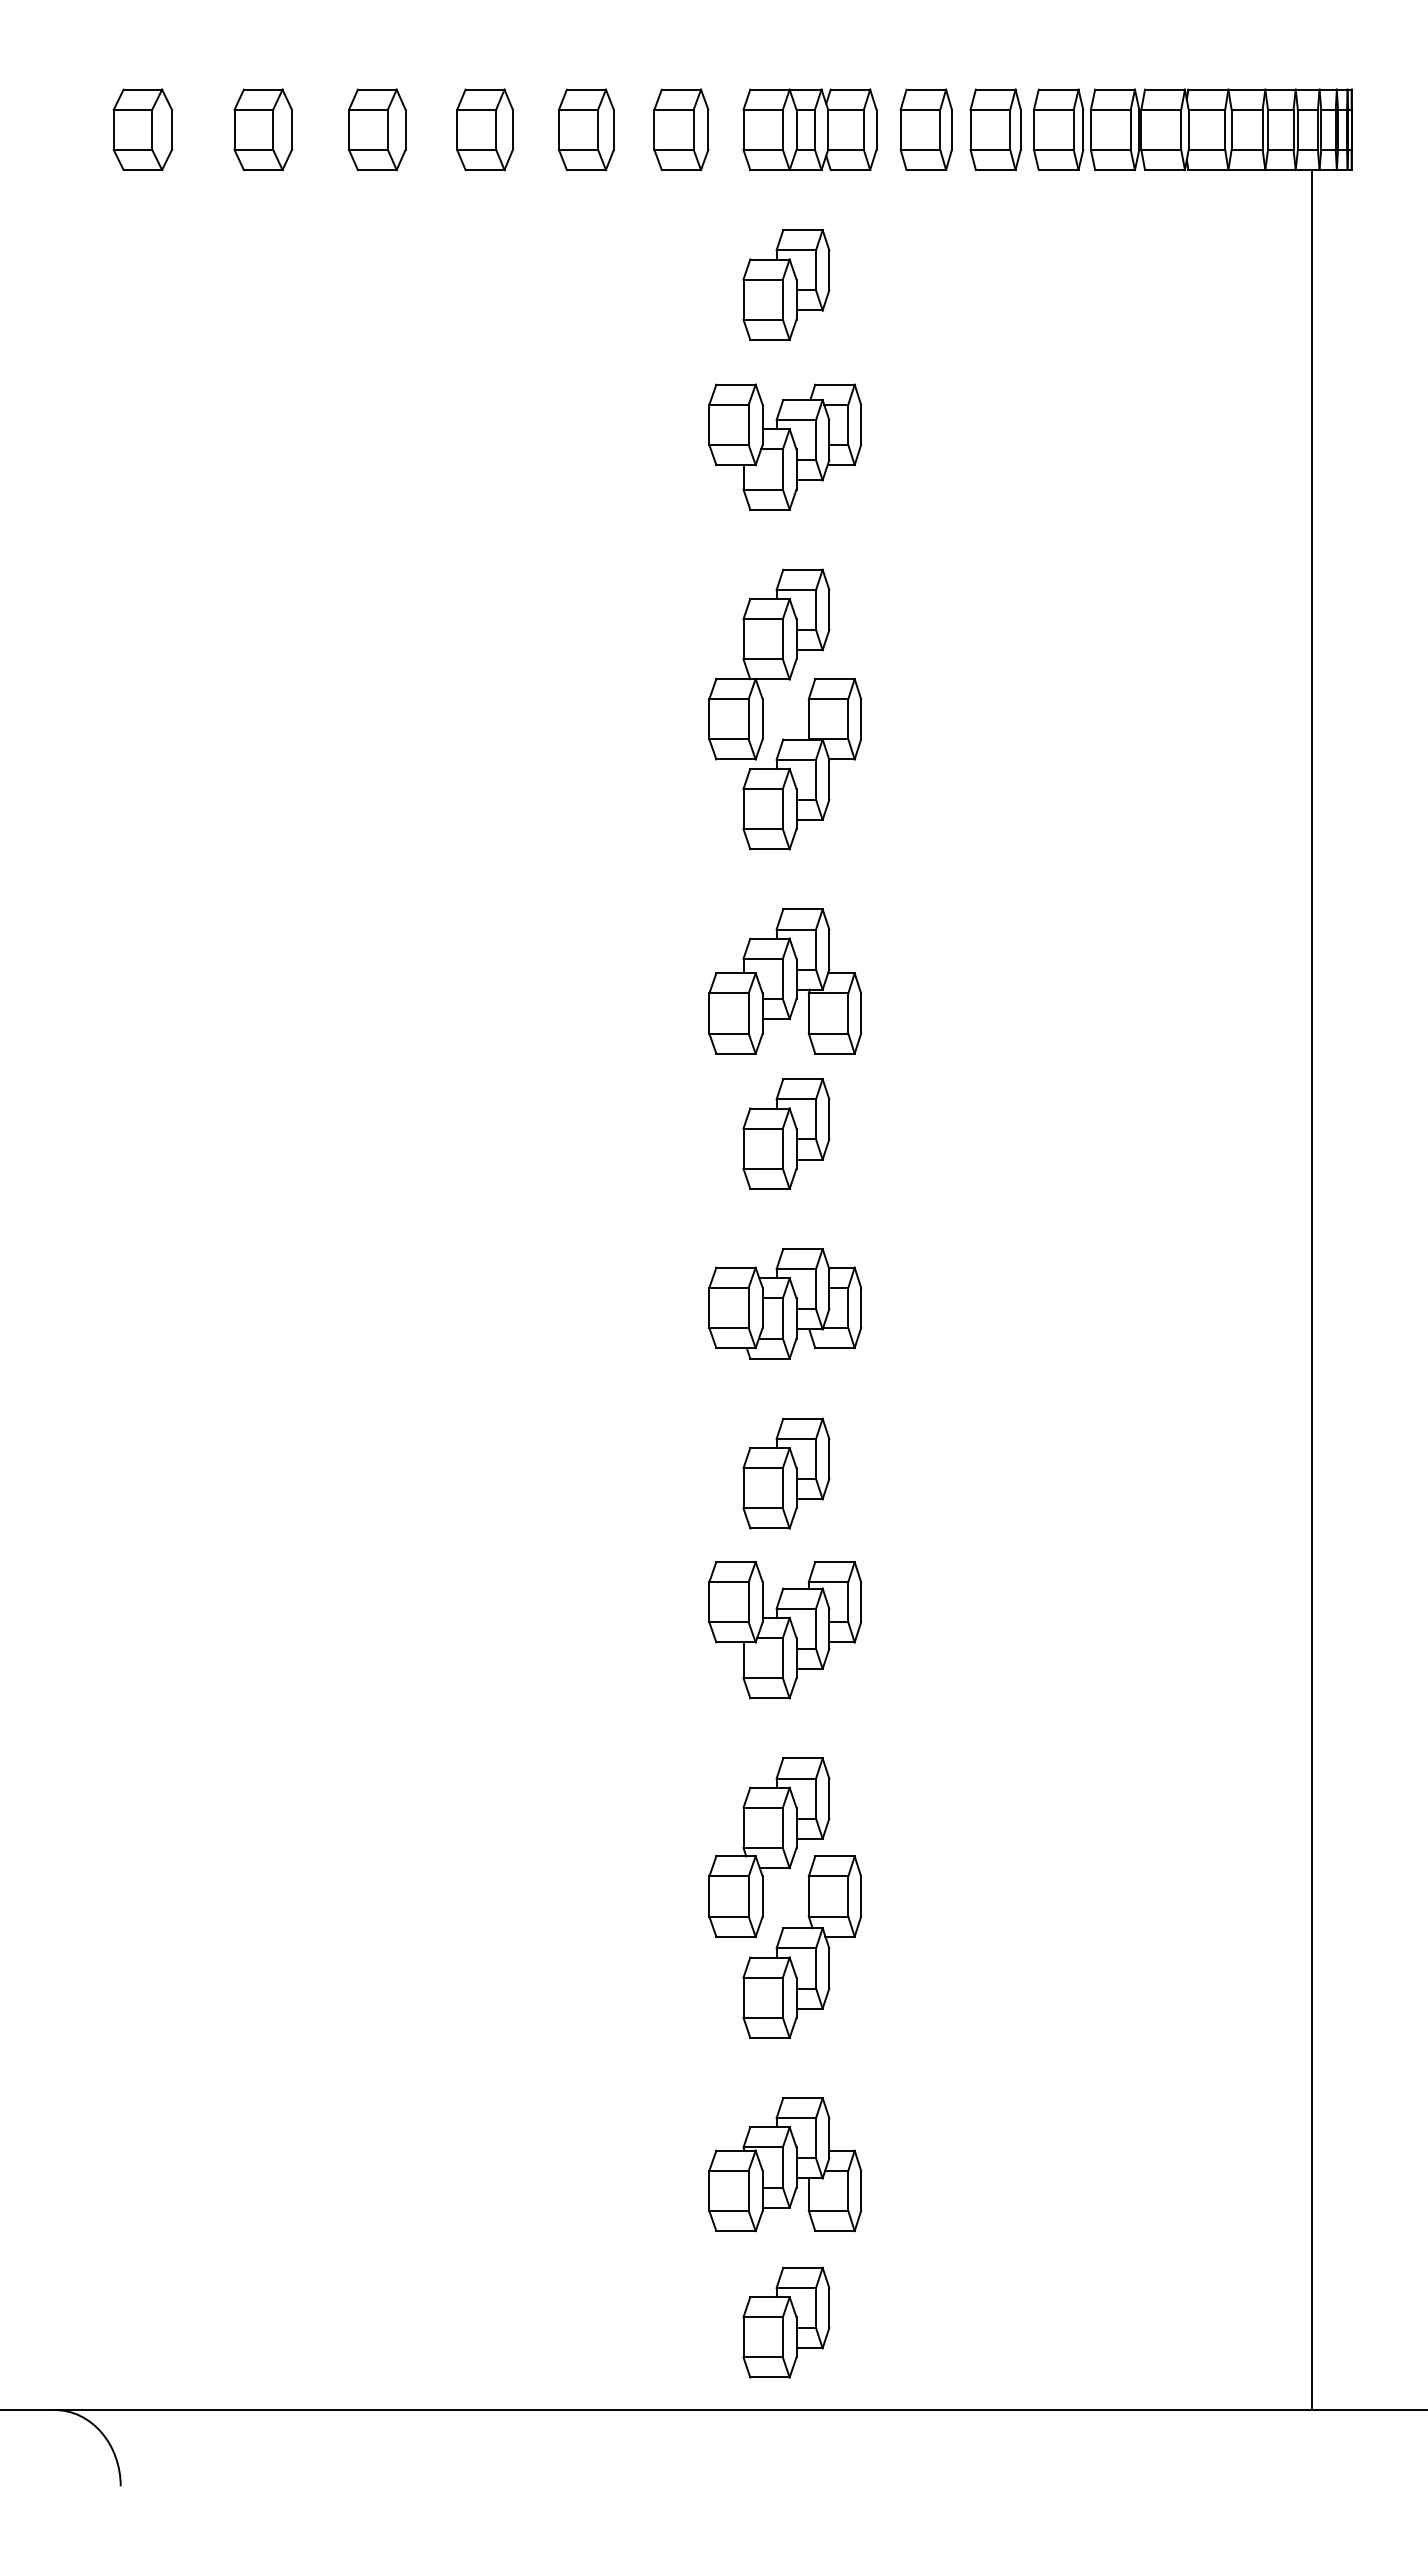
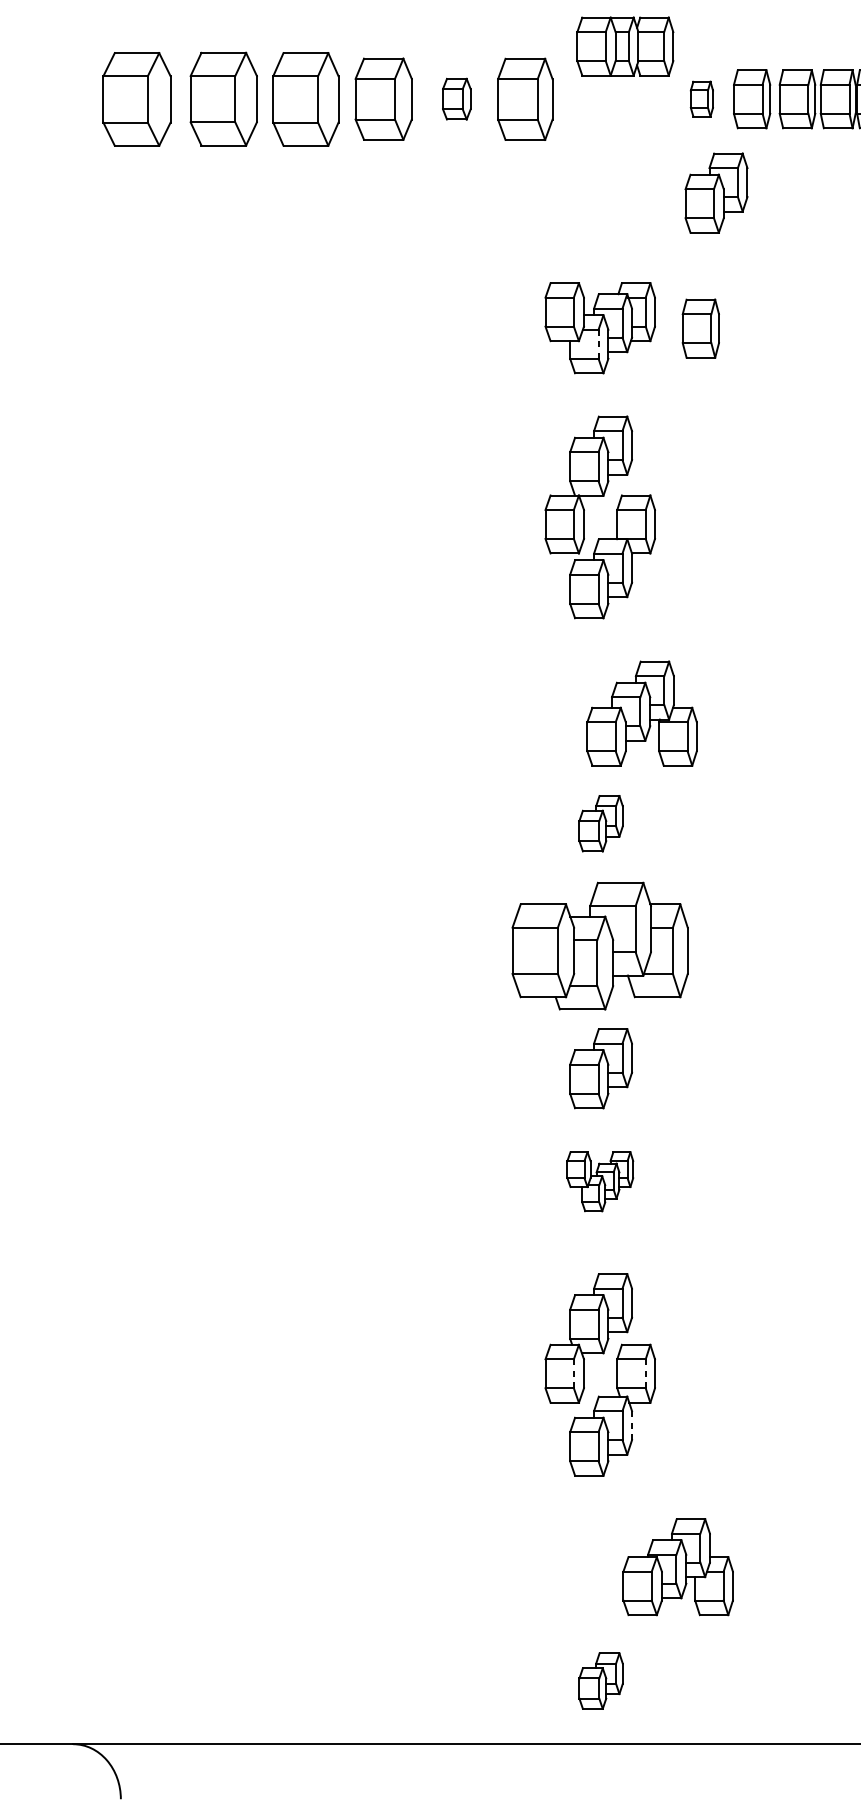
part: (142, 129) -> (136, 99), size x1.6
part: (262, 129) -> (223, 99), size x1.6
part: (377, 129) -> (306, 99), size x1.6
part: (484, 129) -> (383, 99), size x1.4
part: (586, 129) -> (456, 99), size x0.7
part: (681, 129) -> (525, 99), size x1.4
part: (809, 129) -> (624, 46), moved
part: (925, 129) -> (701, 99), size x0.6
part: (786, 284) -> (716, 192), moved
part: (924, 447) -> (700, 328), added
line: (782, 469) -> (598, 344), solid -> dashed
part: (785, 981) -> (642, 713), moved
part: (786, 1133) -> (601, 823), size x0.7
part: (785, 1303) -> (600, 945), size x1.6
part: (785, 1630) -> (600, 1181), size x0.6
line: (748, 1897) -> (573, 1374), solid -> dashed
line: (848, 1897) -> (645, 1374), solid -> dashed
line: (829, 1967) -> (632, 1424), solid -> dashed
part: (785, 2164) -> (678, 1567), moved
part: (786, 2322) -> (601, 1681), size x0.7

